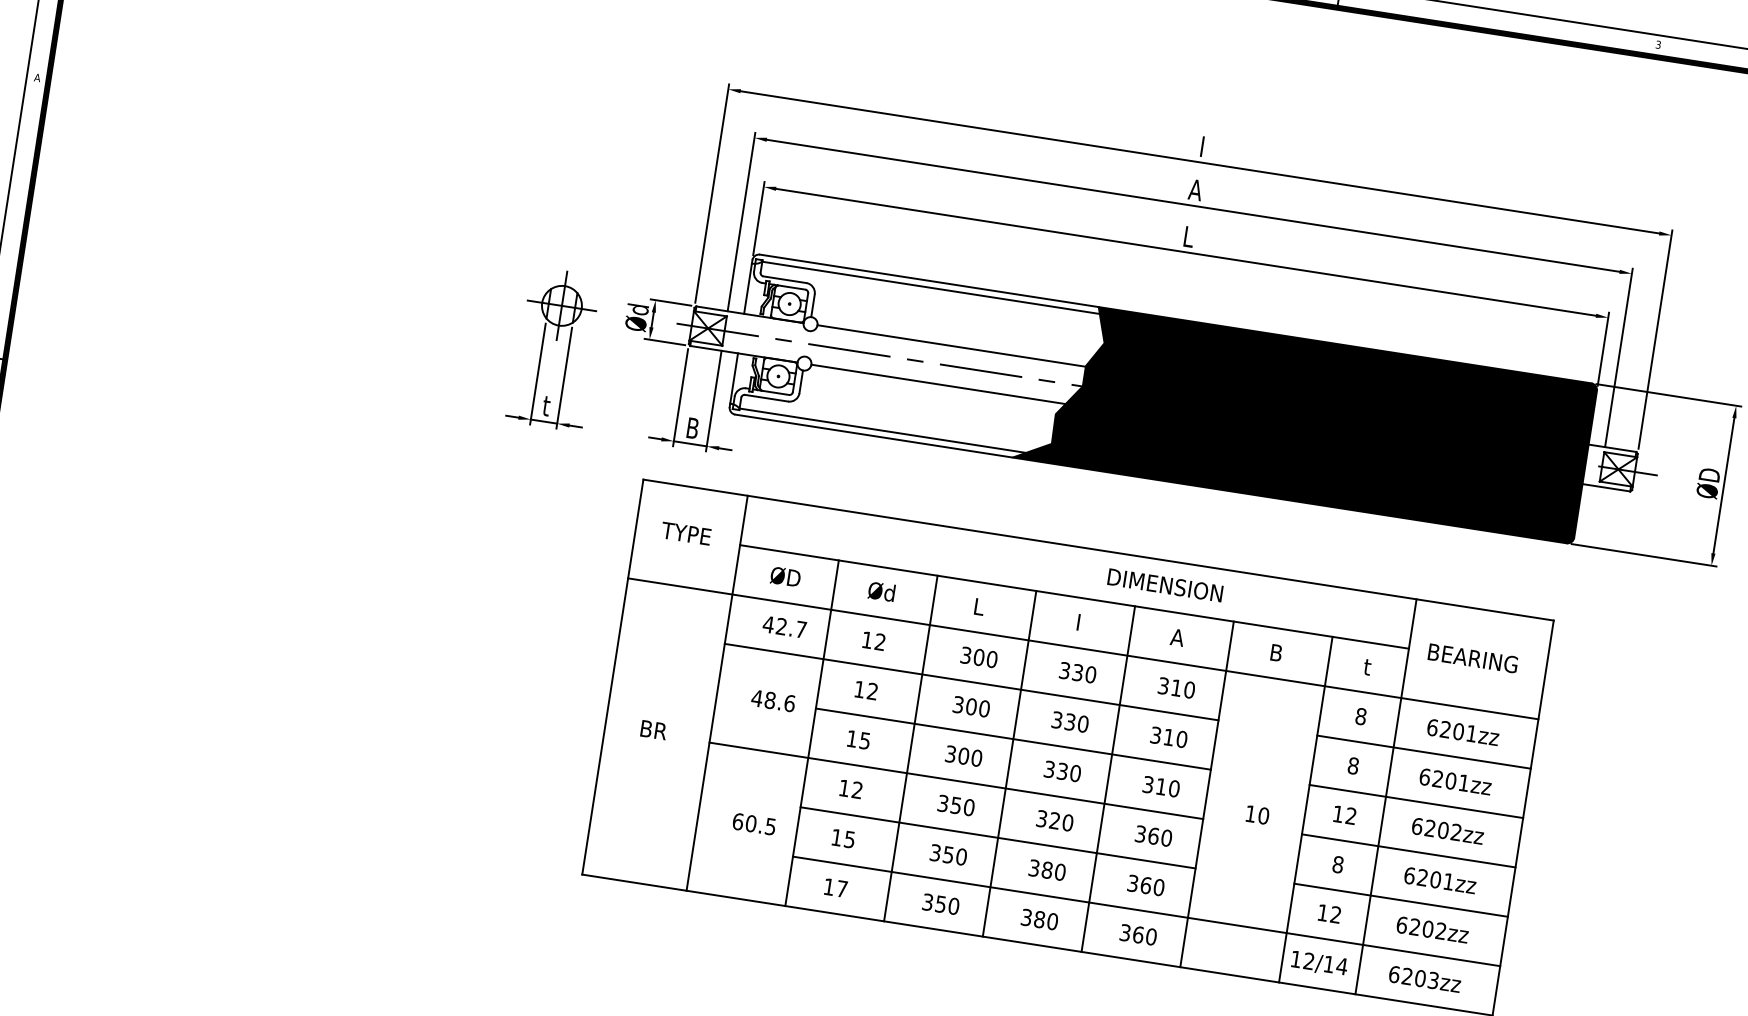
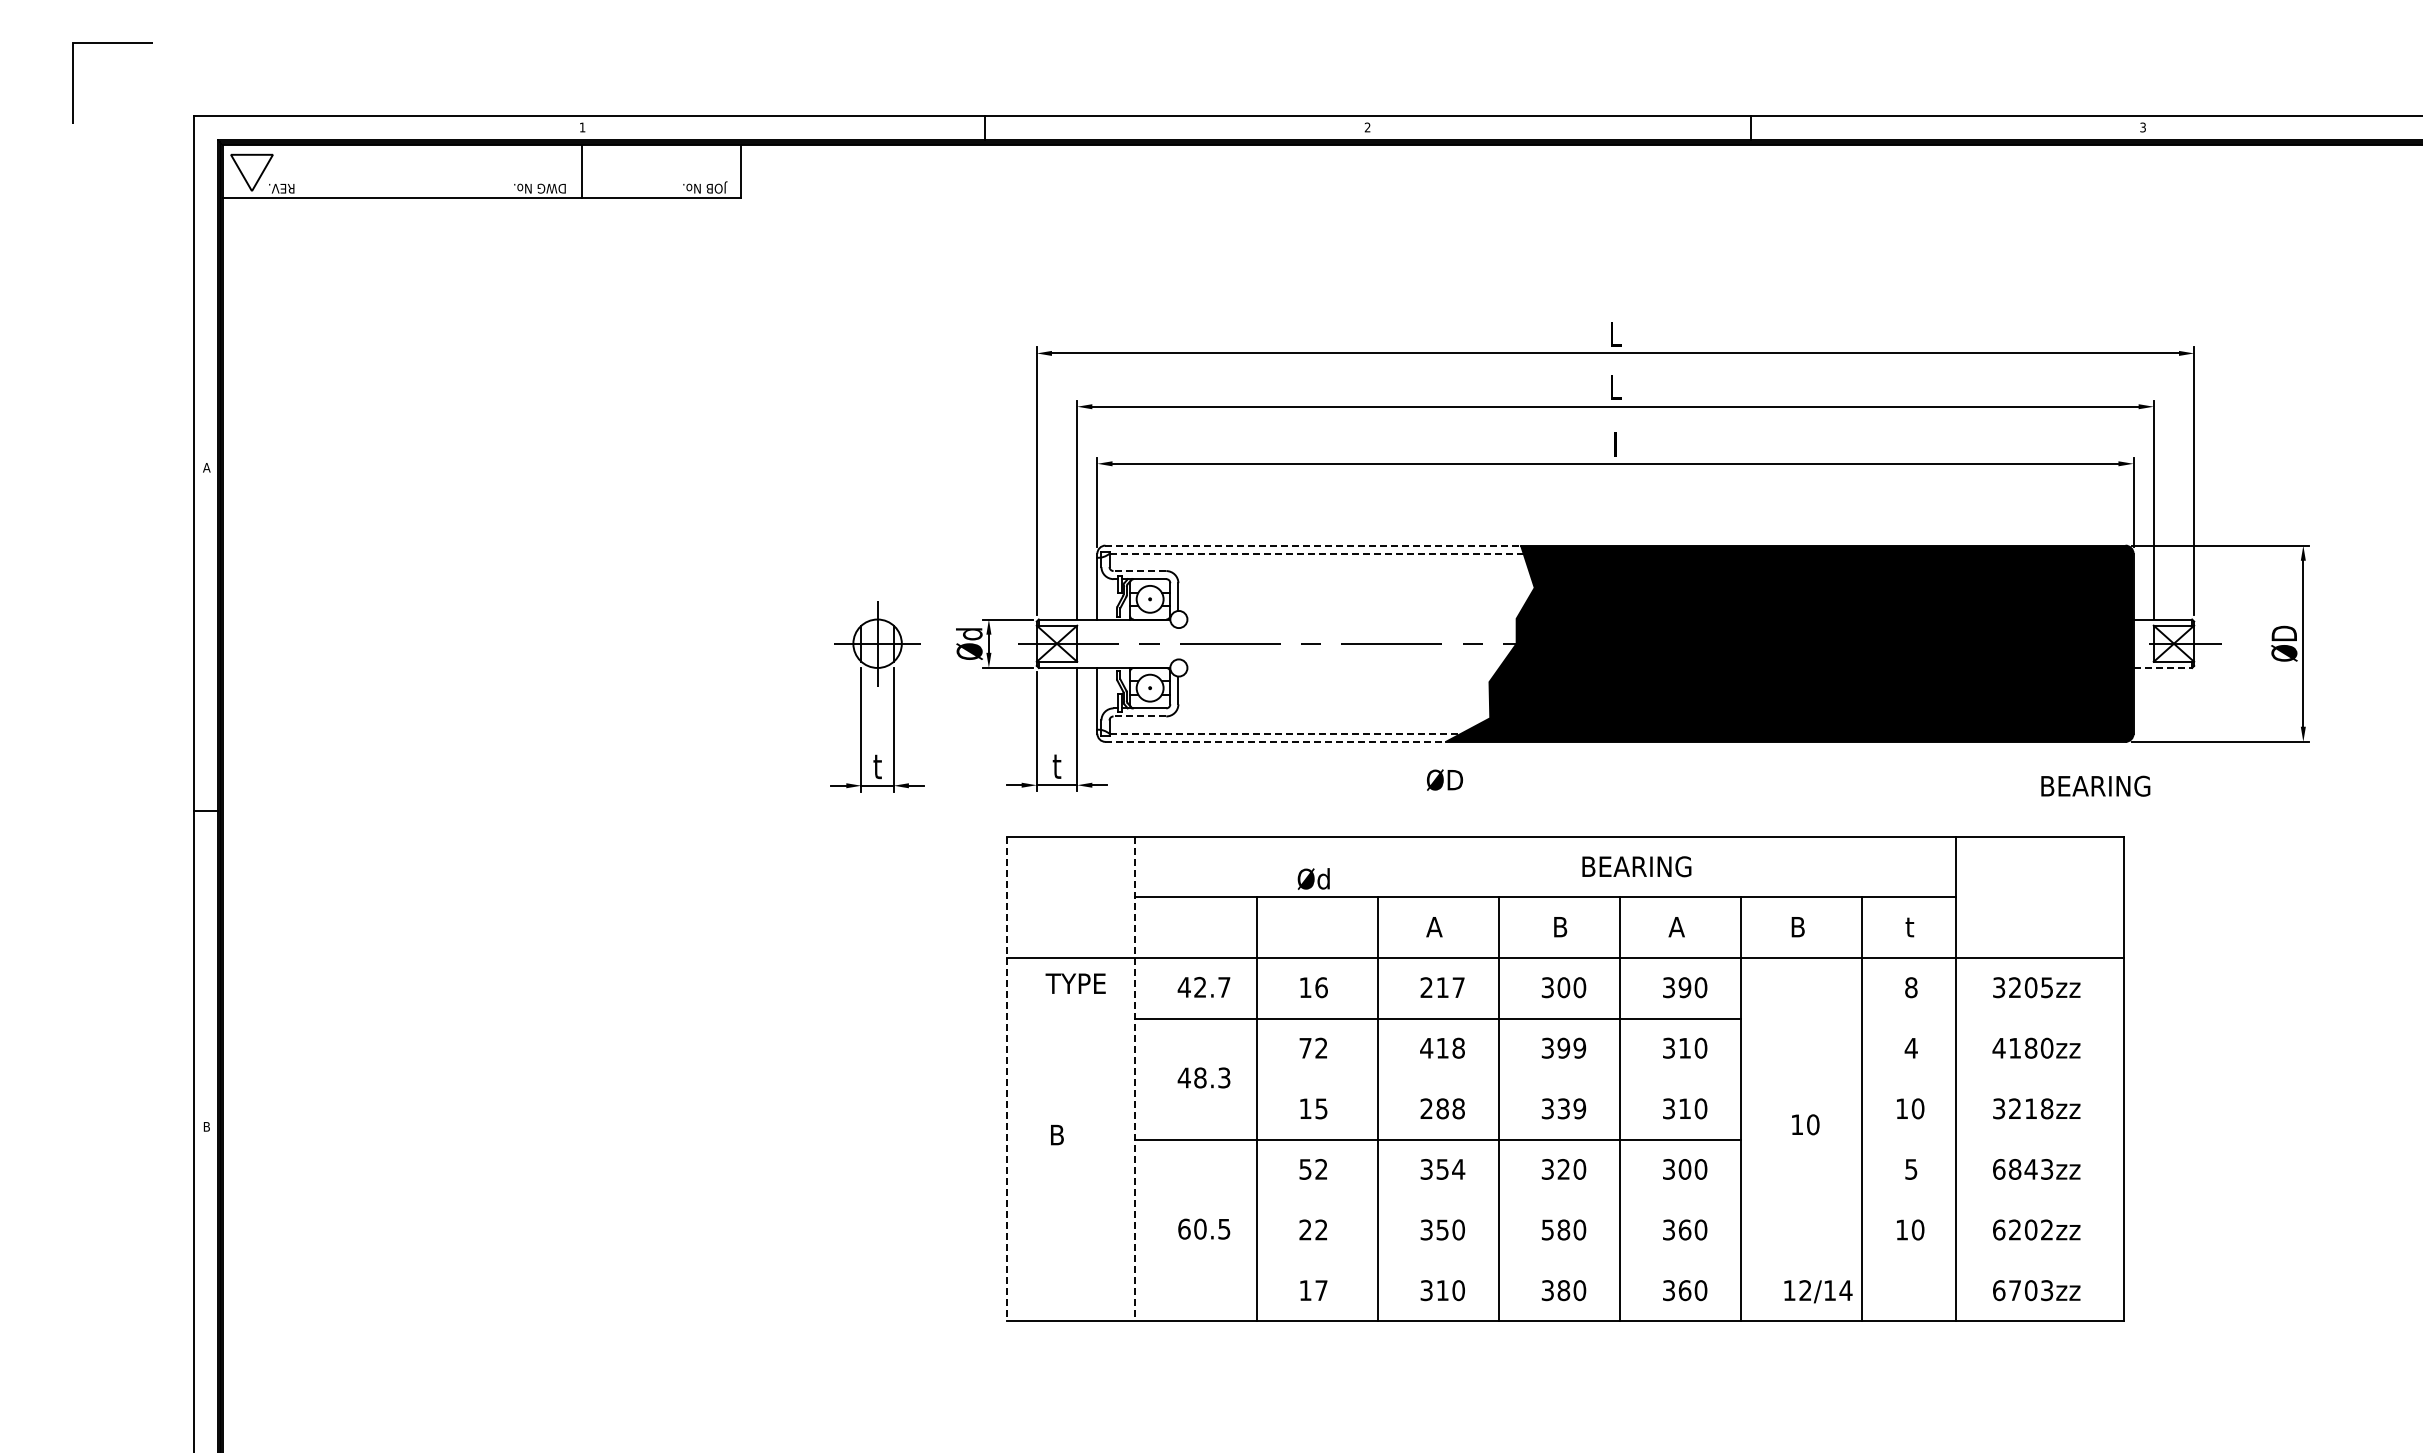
text: (1203, 147) -> (1616, 334), I -> L
text: (1195, 189) -> (1615, 386), A -> L
text: (1189, 236) -> (1616, 444), L -> I
line: (784, 280) -> (1139, 571), solid -> dashed
line: (929, 280) -> (1313, 545), solid -> dashed
line: (931, 287) -> (1317, 553), solid -> dashed
line: (951, 345) -> (1351, 619), removed
line: (938, 384) -> (1343, 667), removed
line: (766, 398) -> (1139, 716), solid -> dashed
text: (692, 427) -> (1056, 765), B -> t
line: (883, 430) -> (1285, 733), solid -> dashed
line: (873, 435) -> (1274, 741), solid -> dashed
line: (1606, 487) -> (2163, 667), solid -> dashed
text: (686, 533) -> (1075, 983), moved
text: (785, 576) -> (1444, 779), moved
text: (1166, 585) -> (1653, 866), DIMENSION -> BEARING
text: (881, 591) -> (1313, 878), moved
text: (980, 607) -> (1434, 927), L -> A
text: (1082, 623) -> (1560, 927), I -> B
text: (880, 642) -> (1321, 987), 12 -> 16
text: (978, 657) -> (1442, 987), 300 -> 217
text: (1472, 657) -> (2095, 785), moved
text: (1077, 672) -> (1563, 987), 330 -> 300
line: (612, 677) -> (1007, 1079), solid -> dashed
text: (1176, 687) -> (1684, 987), 310 -> 390
text: (859, 689) -> (1305, 1048), 12 -> 72
line: (717, 693) -> (1135, 1079), solid -> dashed
text: (789, 703) -> (1224, 1077), 48.6 -> 48.3
text: (971, 706) -> (1442, 1047), 300 -> 418
text: (1076, 722) -> (1571, 1047), 330 -> 399
text: (661, 730) -> (1075, 1134), BR -> B
text: (1451, 730) -> (2022, 987), 6201zz -> 3205zz
line: (1013, 739) -> (1498, 1079), removed
line: (1424, 752) -> (1993, 1018), removed
text: (963, 755) -> (1442, 1108), 300 -> 288
text: (1352, 765) -> (1910, 1047), 8 -> 4
text: (1075, 773) -> (1579, 1108), 330 -> 339
text: (1444, 779) -> (2022, 1047), 6201zz -> 4180zz
text: (844, 788) -> (1305, 1169), 12 -> 52
line: (1416, 801) -> (1993, 1079), removed
text: (969, 807) -> (1458, 1169), 350 -> 354
text: (1350, 815) -> (1917, 1108), 12 -> 10
text: (1437, 829) -> (2023, 1108), 6202zz -> 3218zz
text: (1153, 836) -> (1684, 1169), 360 -> 300
line: (997, 837) -> (1498, 1200), removed
text: (843, 838) -> (1313, 1229), 15 -> 22
line: (1408, 850) -> (1993, 1139), removed
text: (1338, 864) -> (1911, 1169), 8 -> 5
text: (1034, 867) -> (1547, 1229), 380 -> 580
text: (1436, 879) -> (2031, 1169), 6201zz -> 6843zz
line: (1401, 900) -> (1993, 1200), removed
text: (940, 904) -> (1442, 1290), 350 -> 310
line: (1146, 911) -> (1690, 1260), removed
text: (1335, 914) -> (1917, 1229), 12 -> 10
text: (1319, 963) -> (1818, 1291), moved
text: (1406, 976) -> (2014, 1290), 6203zz -> 6703zz

